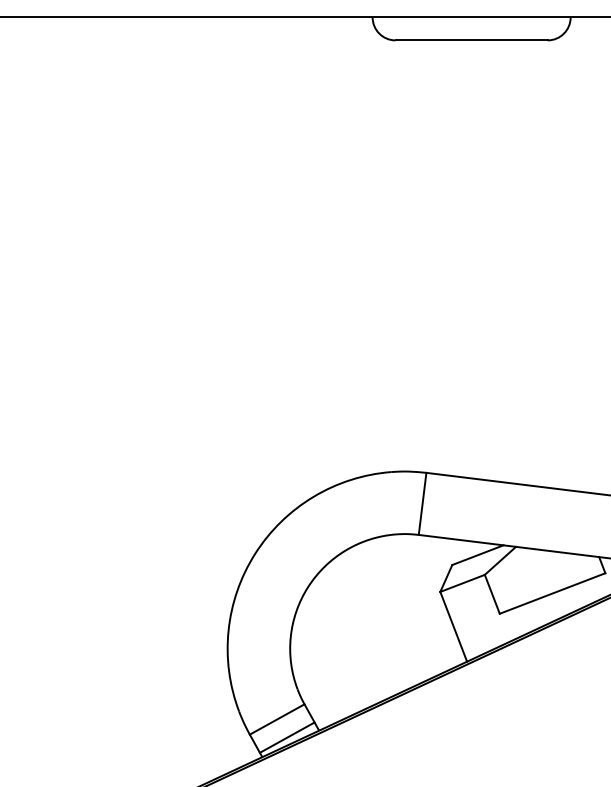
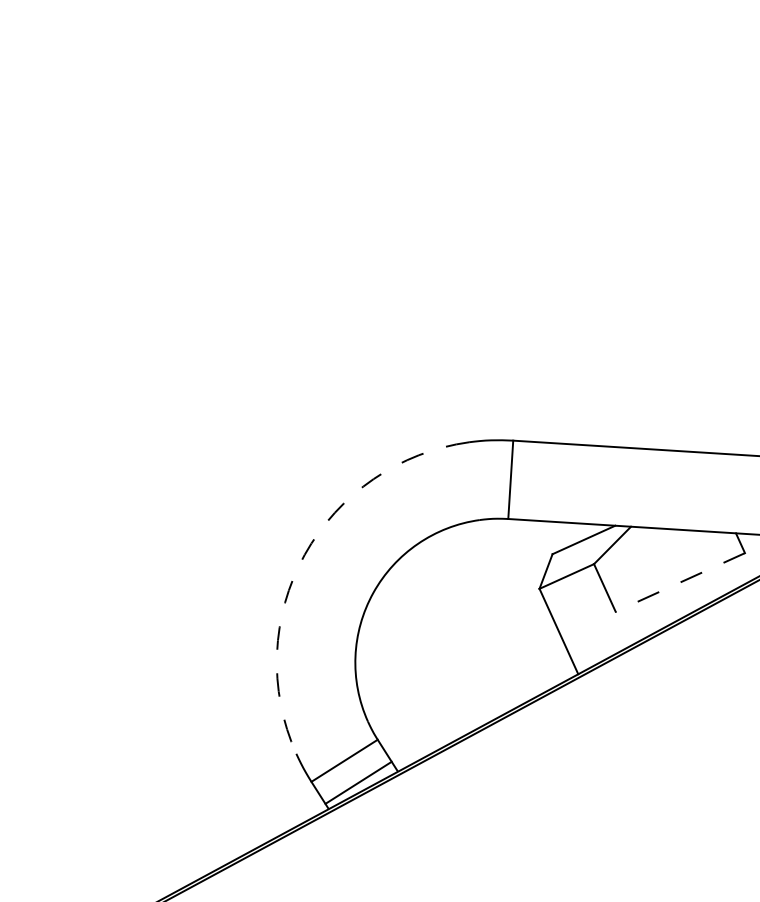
arc: (255, 553) -> (305, 554), solid -> dashed
line: (552, 593) -> (680, 582), solid -> dashed

